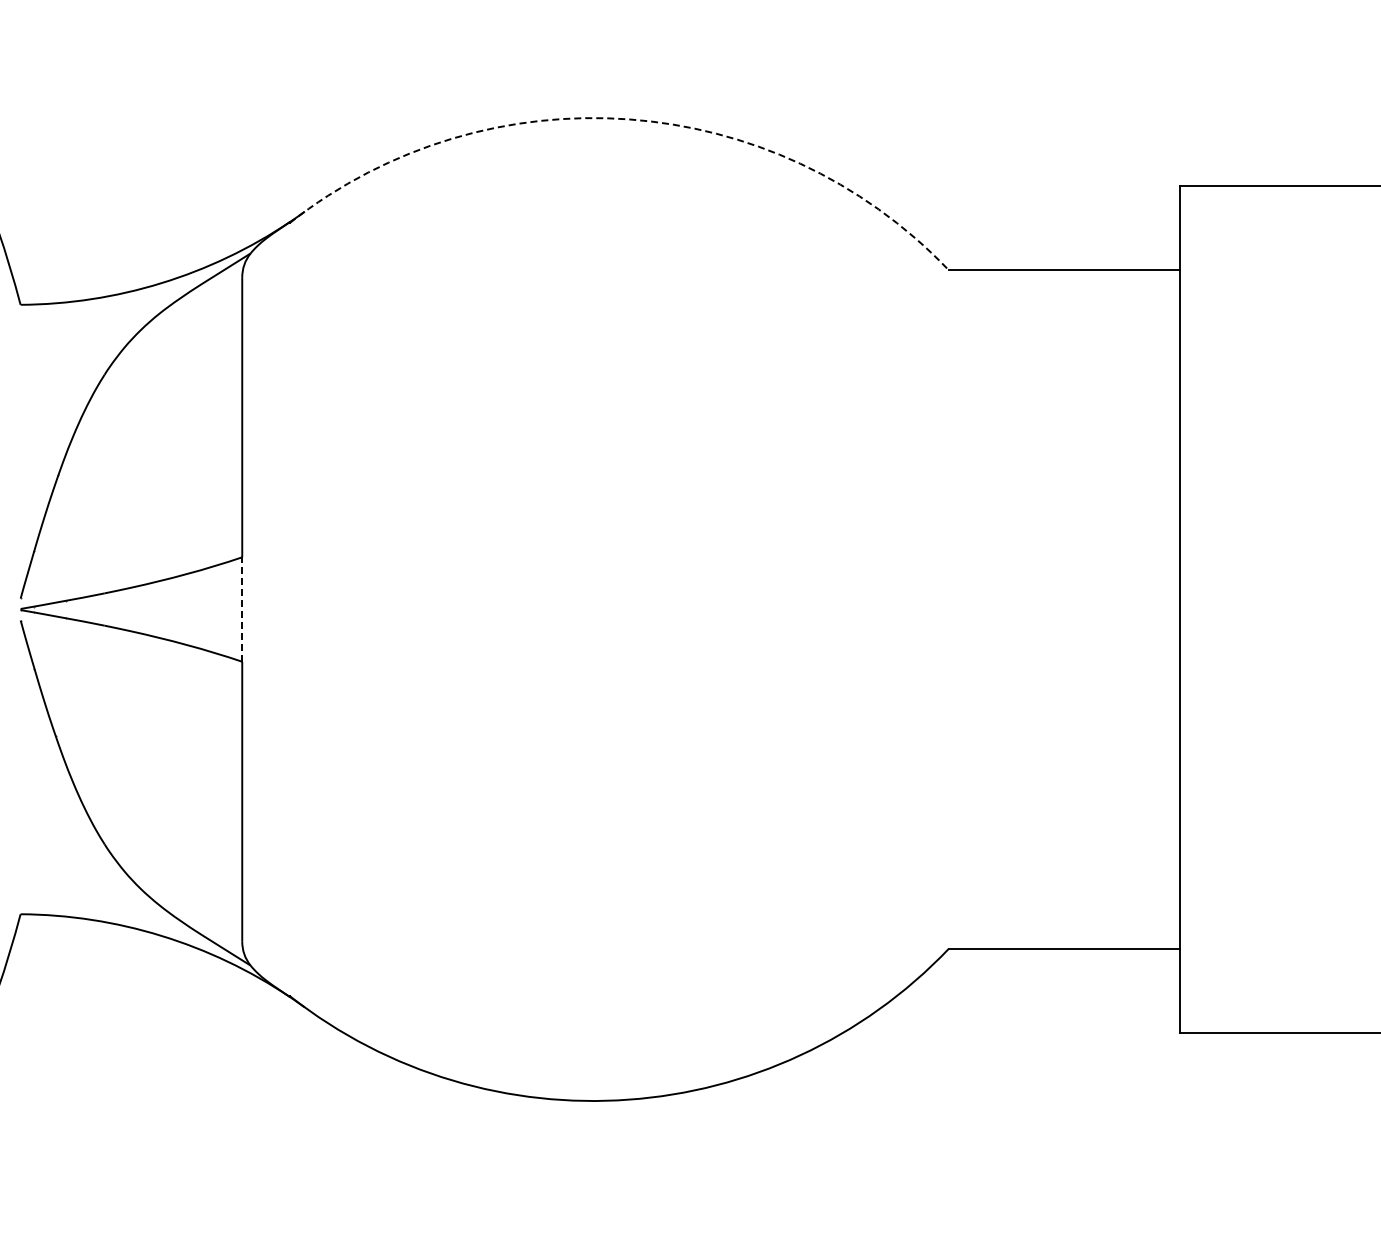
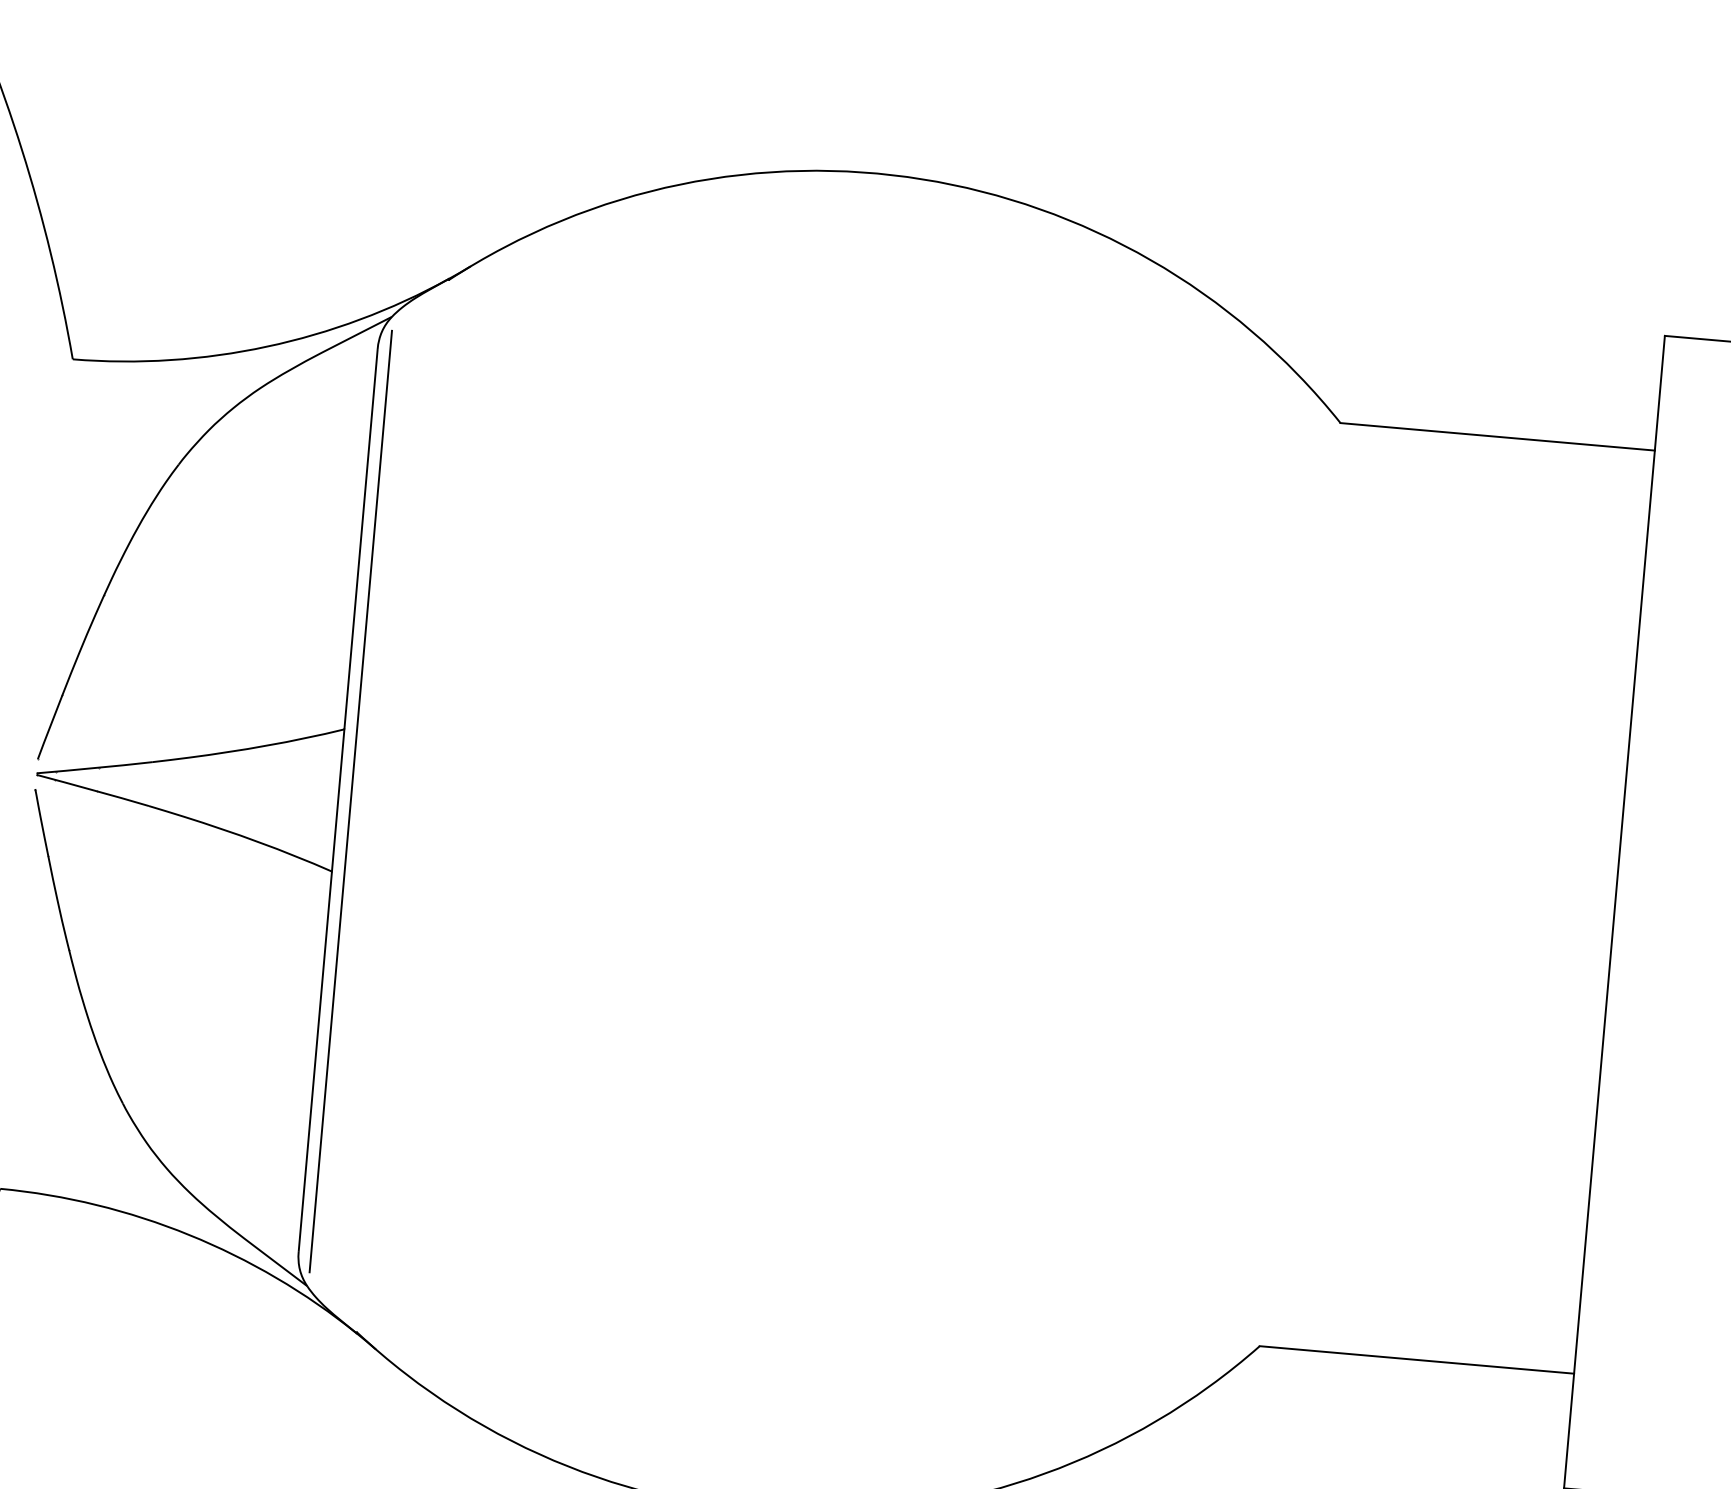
arc: (628, 119) -> (922, 179), dashed -> solid
line: (242, 609) -> (338, 800), dashed -> solid
line: (251, 609) -> (350, 801), added

